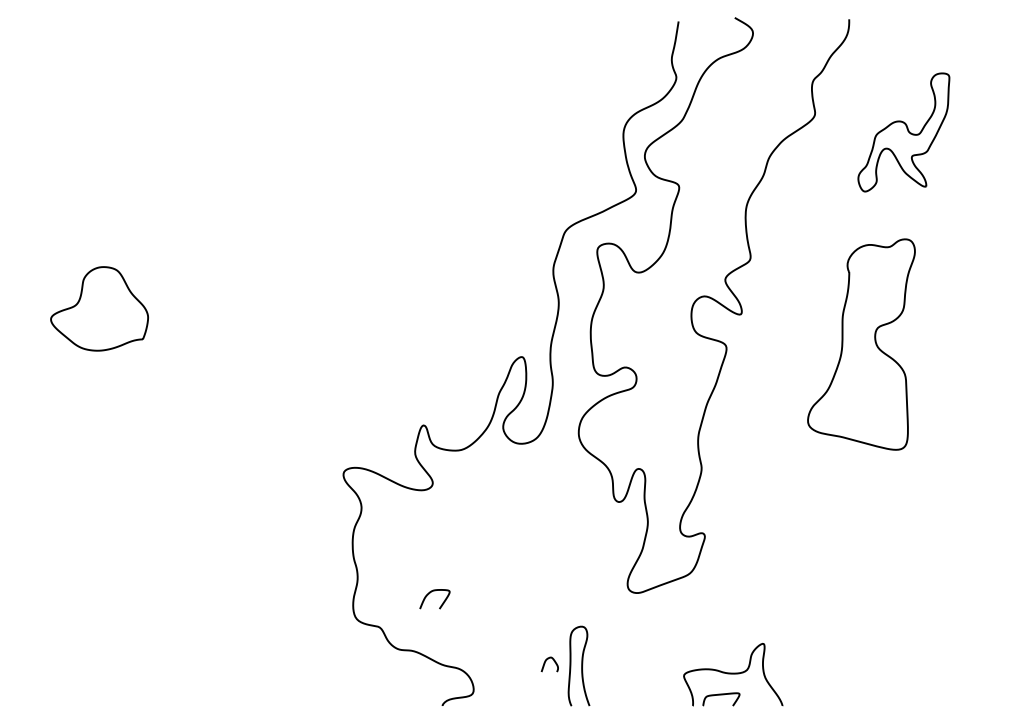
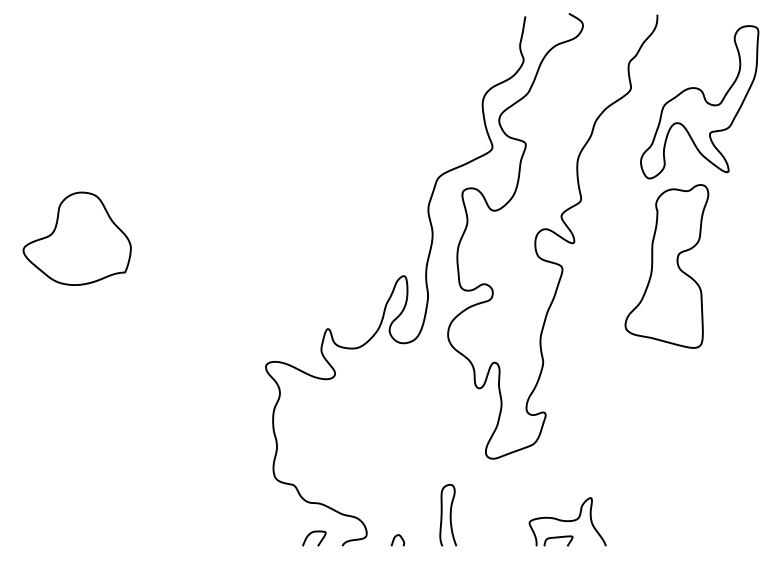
part: (903, 132) -> (699, 102), size x1.67
part: (99, 308) -> (77, 238), size x1.43
curve: (429, 594) -> (310, 534), moved
curve: (545, 663) -> (394, 539), moved

